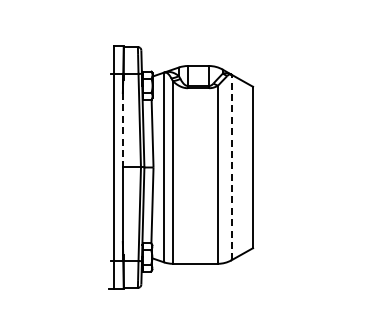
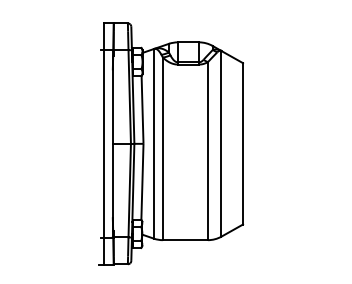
line: (122, 130) -> (112, 106), dashed -> solid
line: (231, 167) -> (221, 143), dashed -> solid

